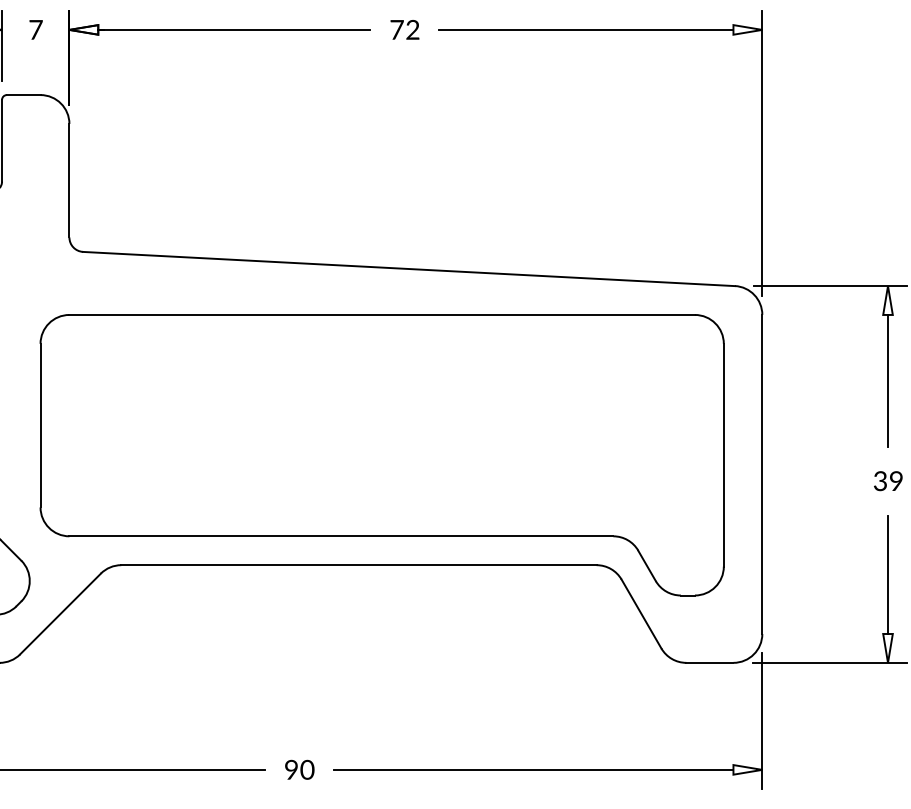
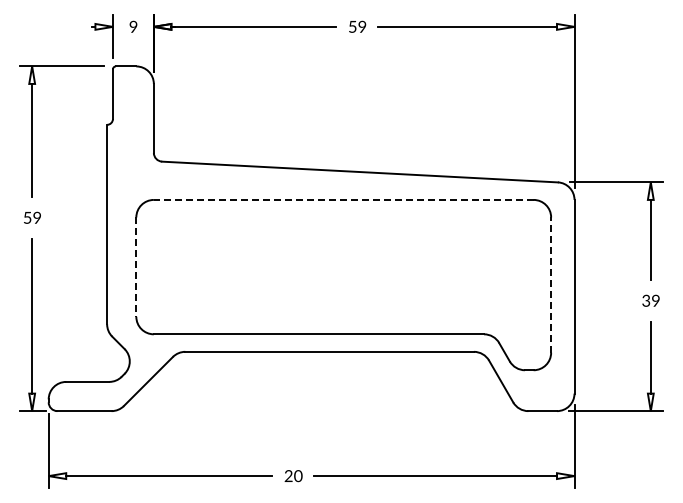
text: (35, 29) -> (133, 26), 7 -> 9
text: (404, 29) -> (357, 26), 72 -> 59
line: (381, 314) -> (343, 199), solid -> dashed
line: (40, 426) -> (136, 267), solid -> dashed
line: (724, 455) -> (551, 285), solid -> dashed
text: (291, 770) -> (288, 476), 90 -> 20

